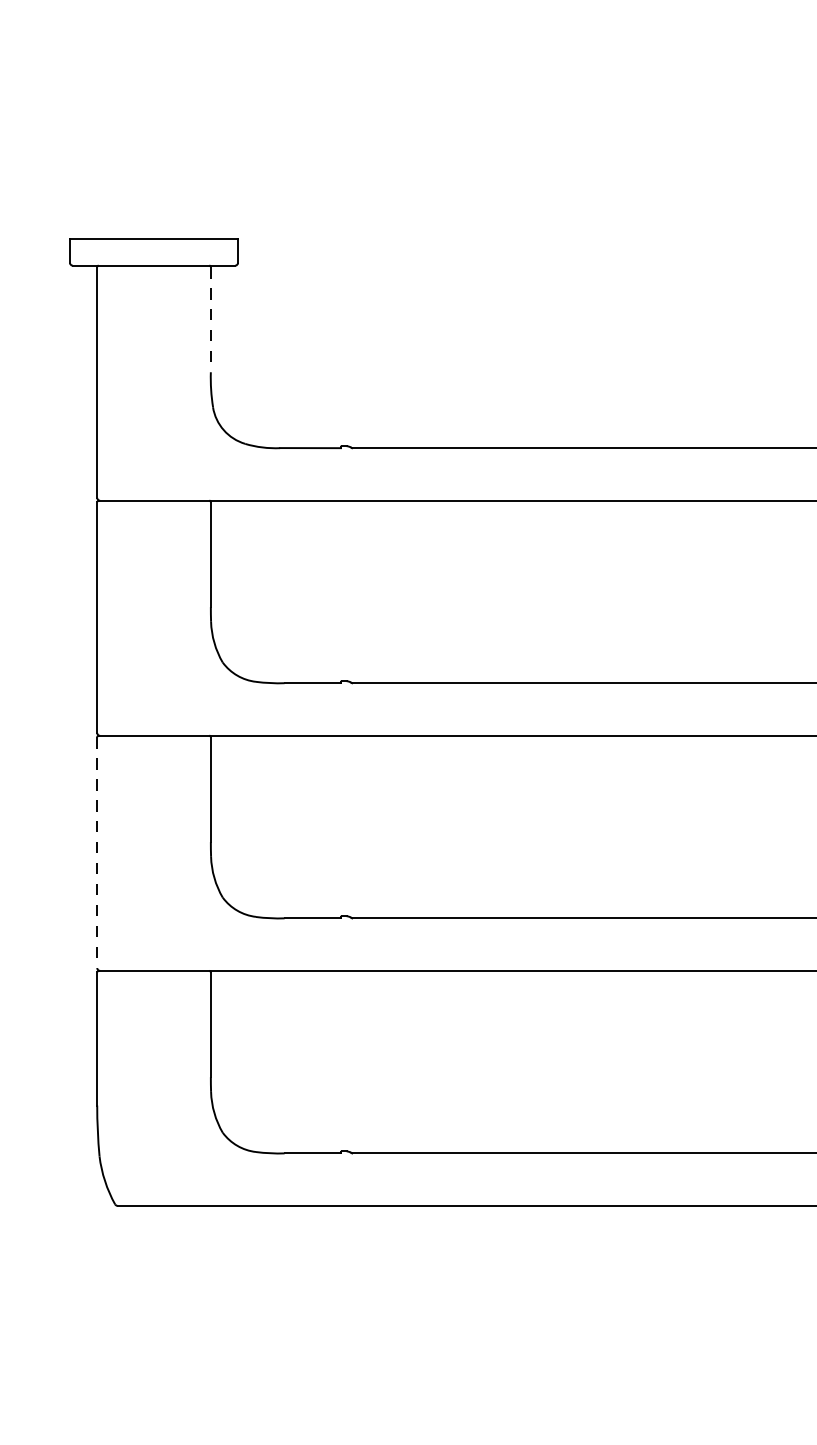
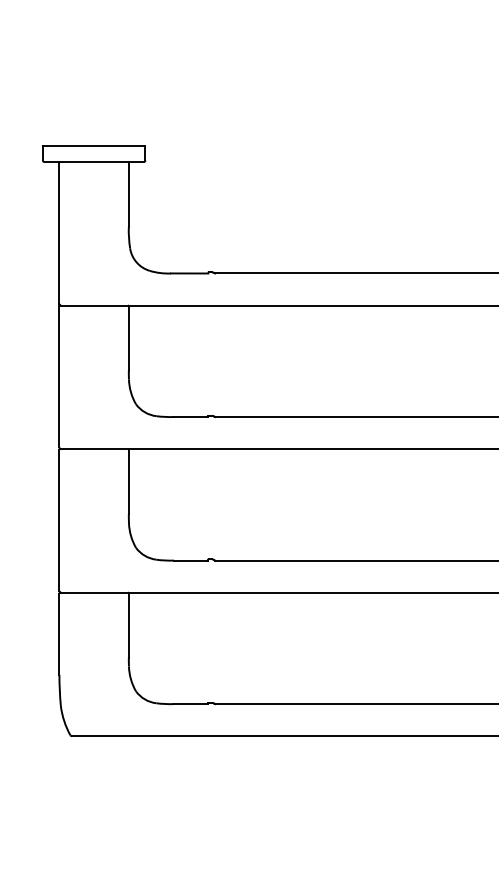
line: (210, 320) -> (128, 195), dashed -> solid
line: (97, 852) -> (59, 520), dashed -> solid

